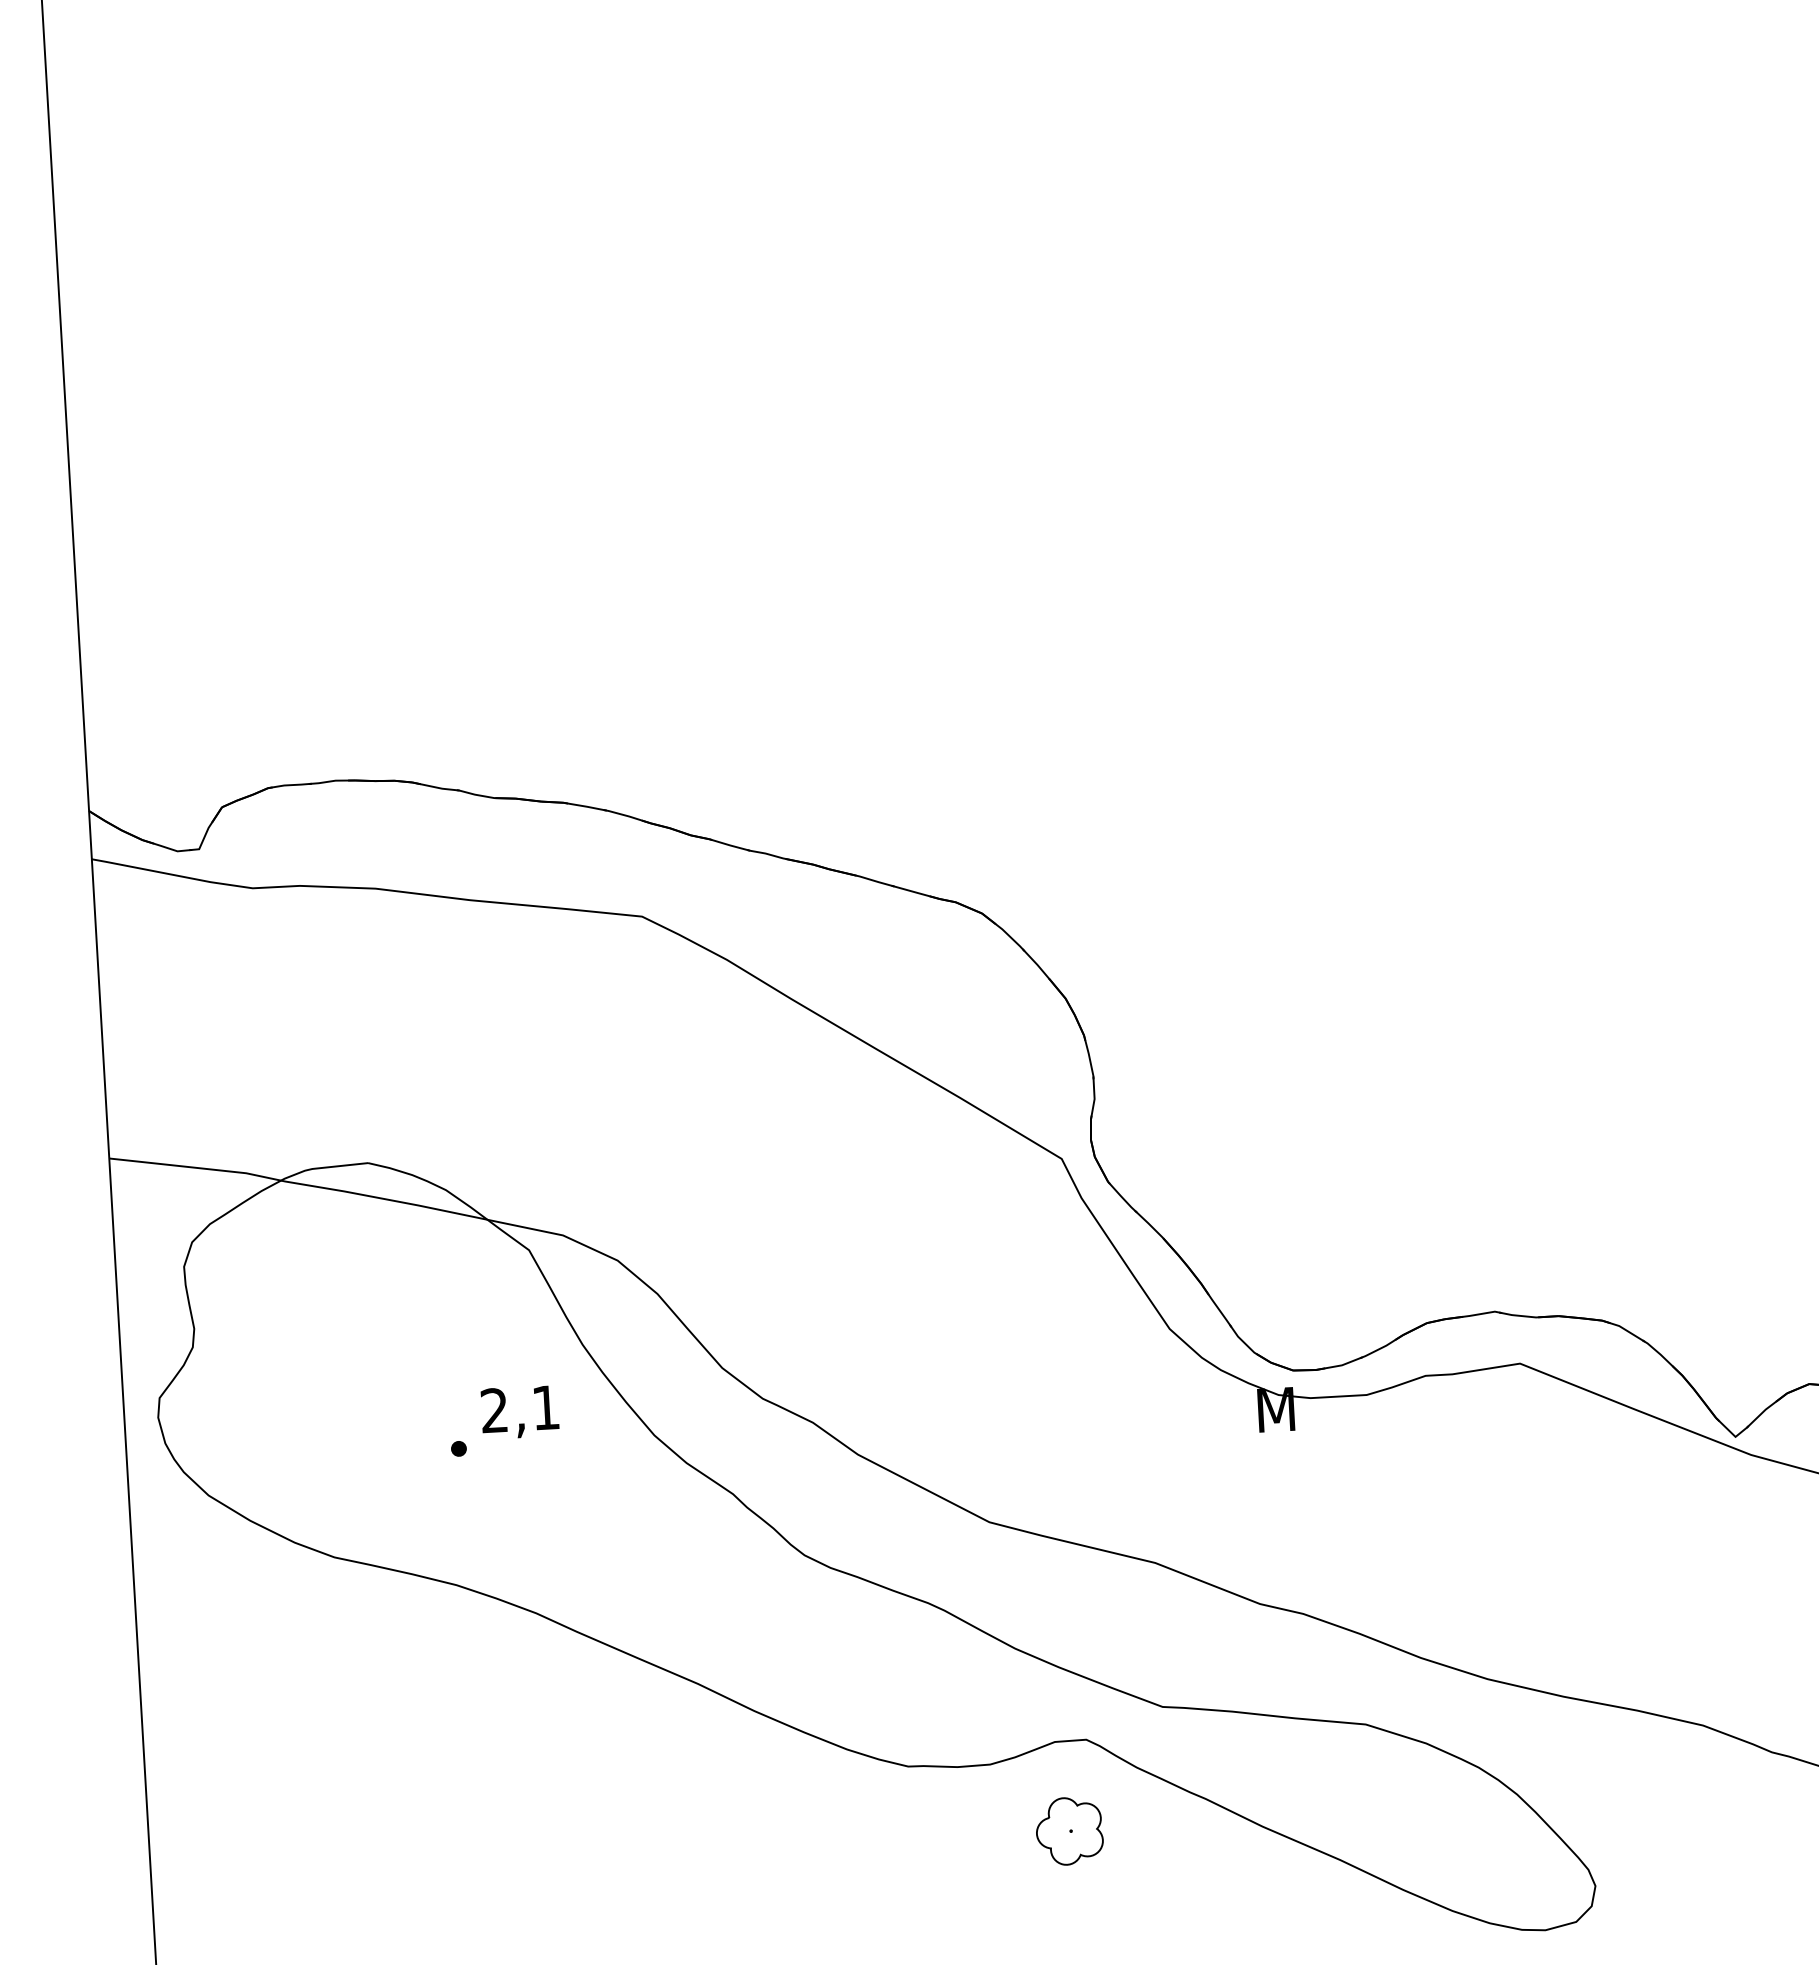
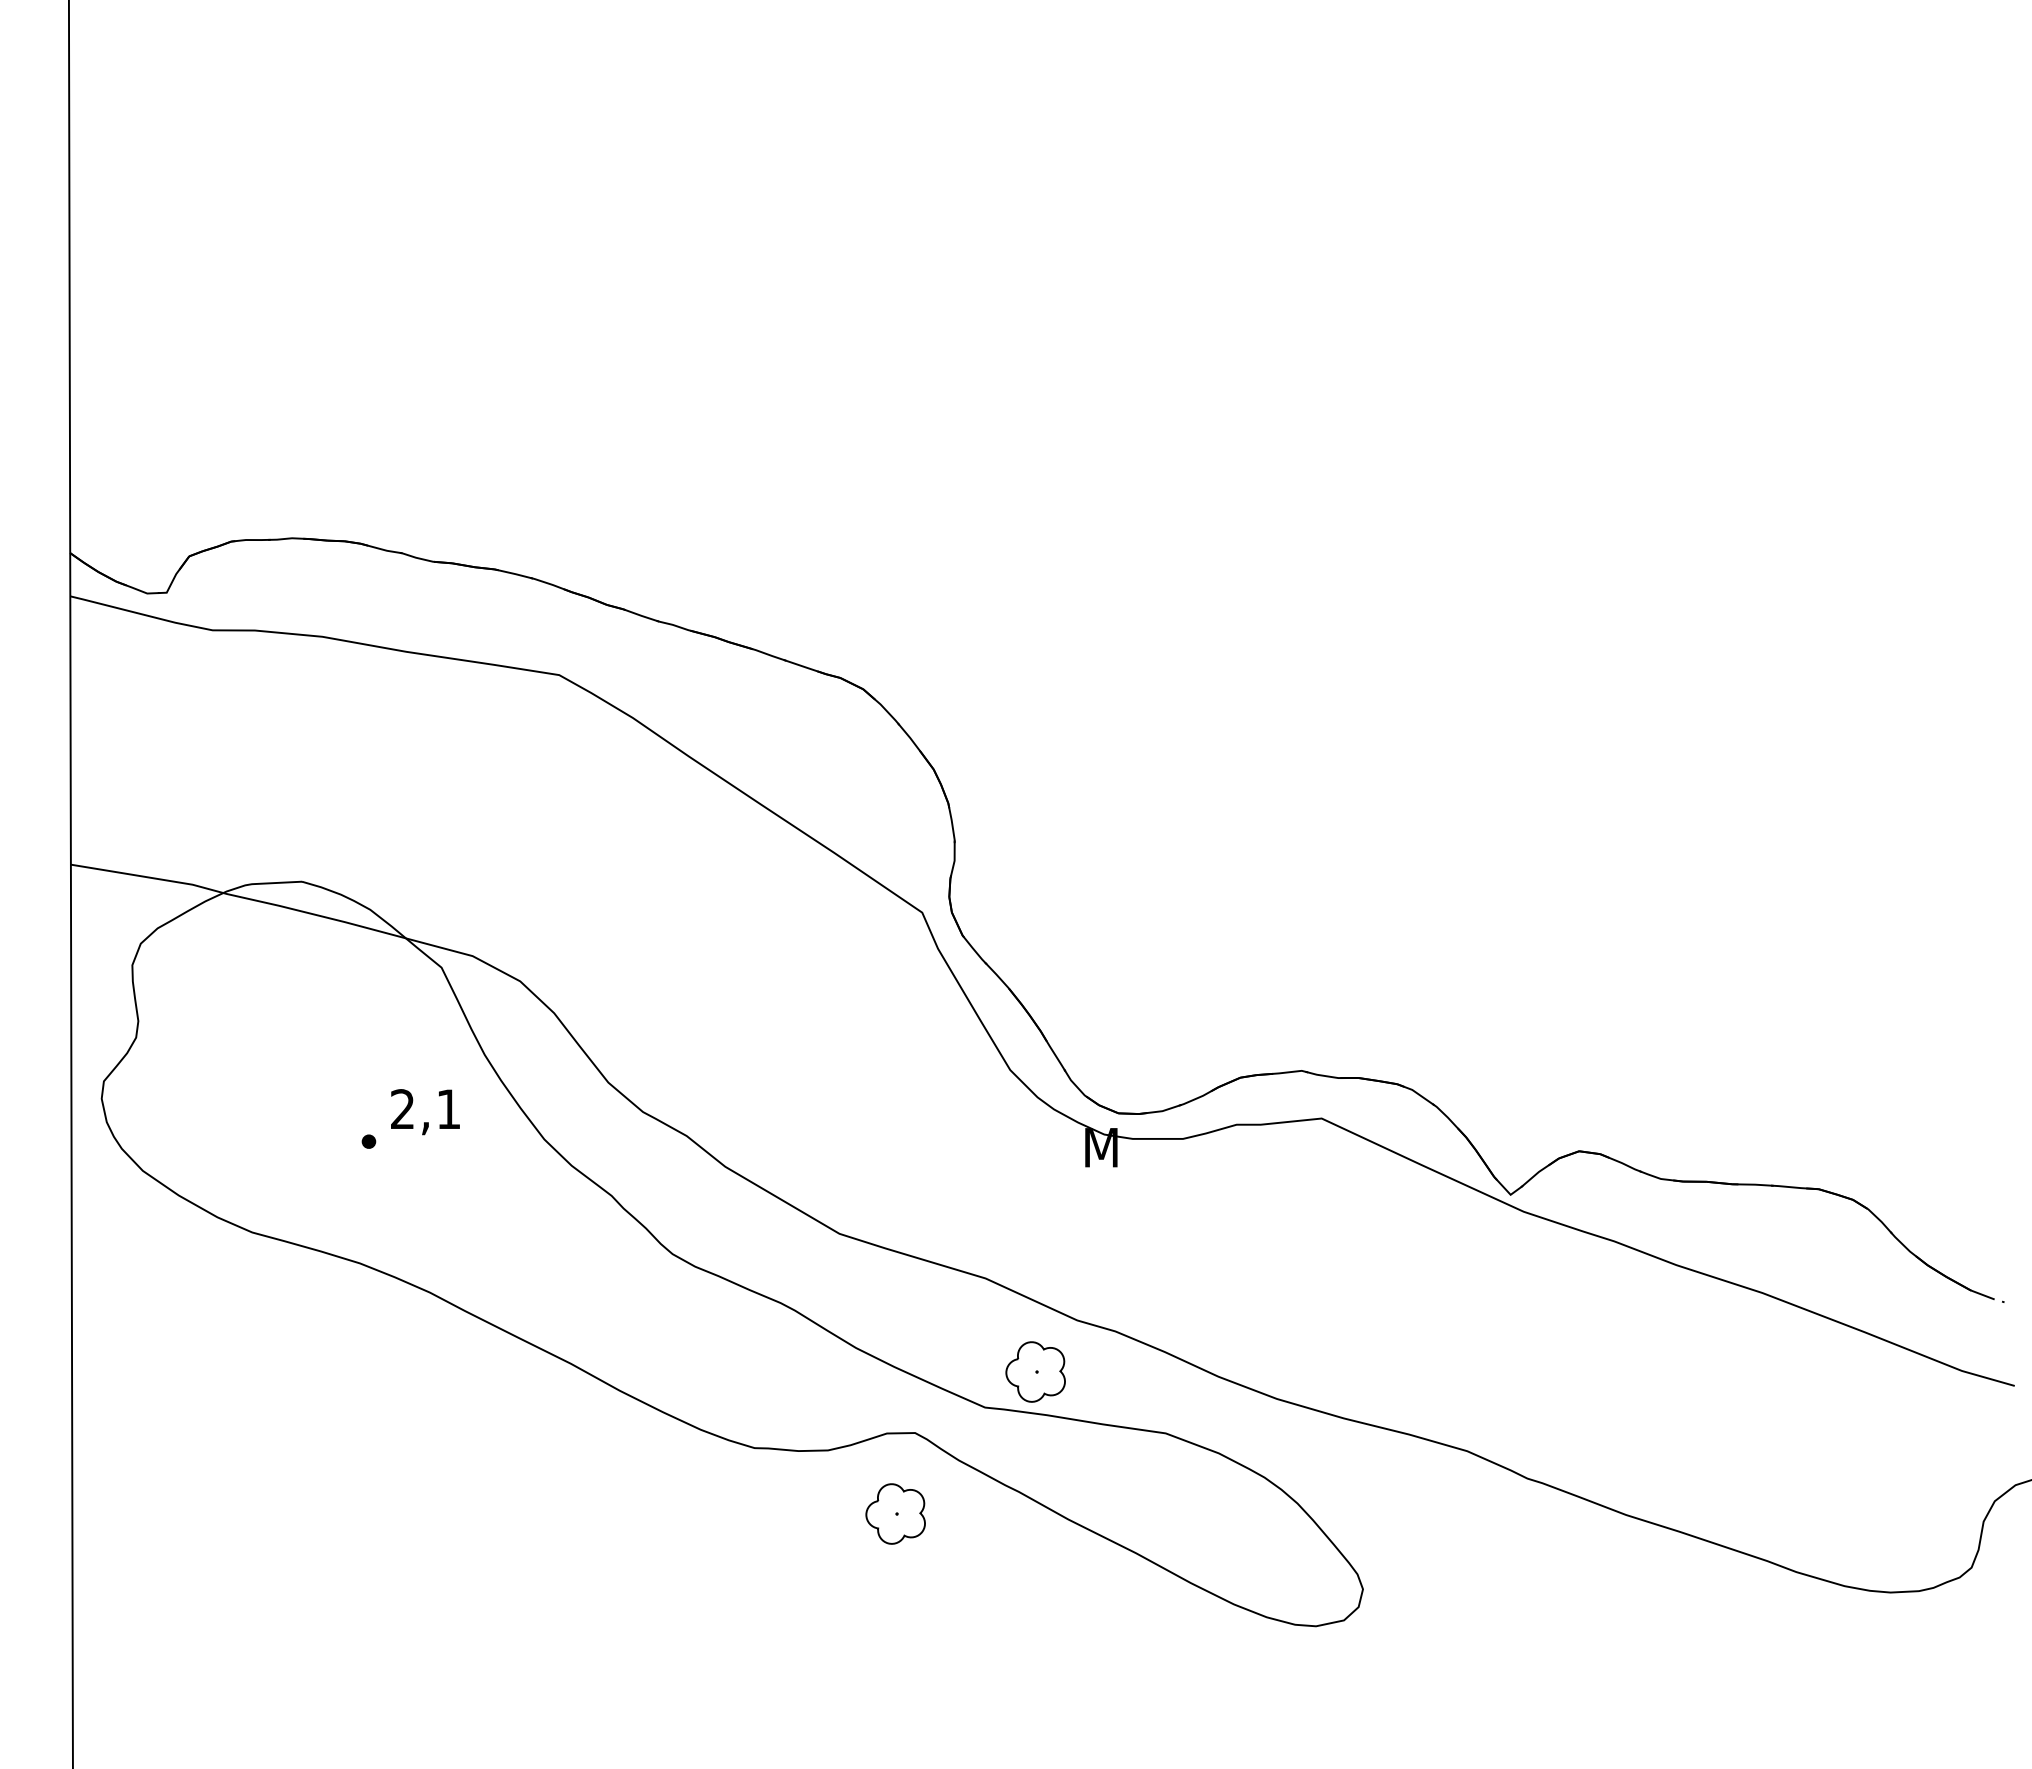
part: (1216, 1663) -> (1035, 1371), added

